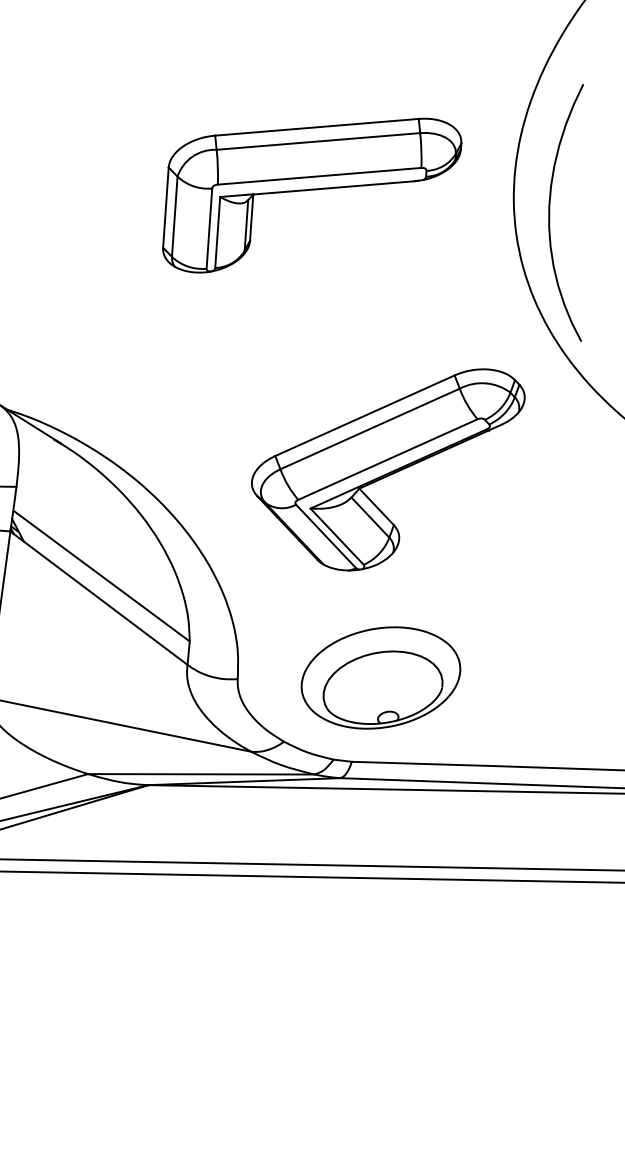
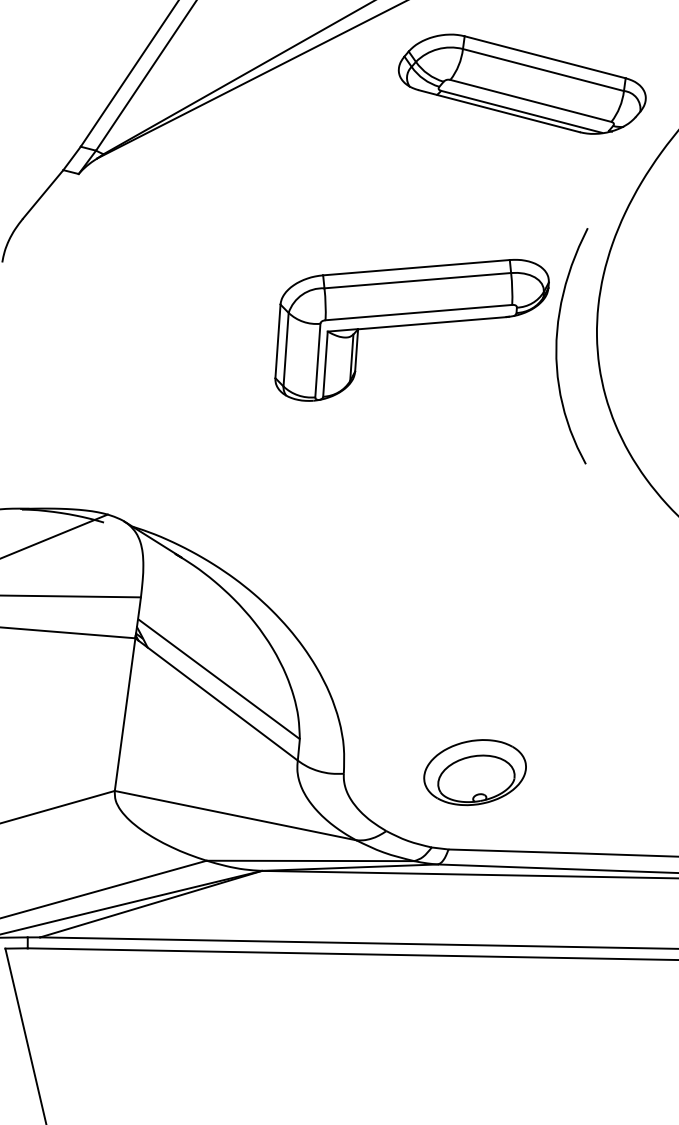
curve: (550, 213) -> (557, 346), moved
part: (387, 469) -> (481, 581), removed
part: (380, 677) -> (474, 772), size x0.7

